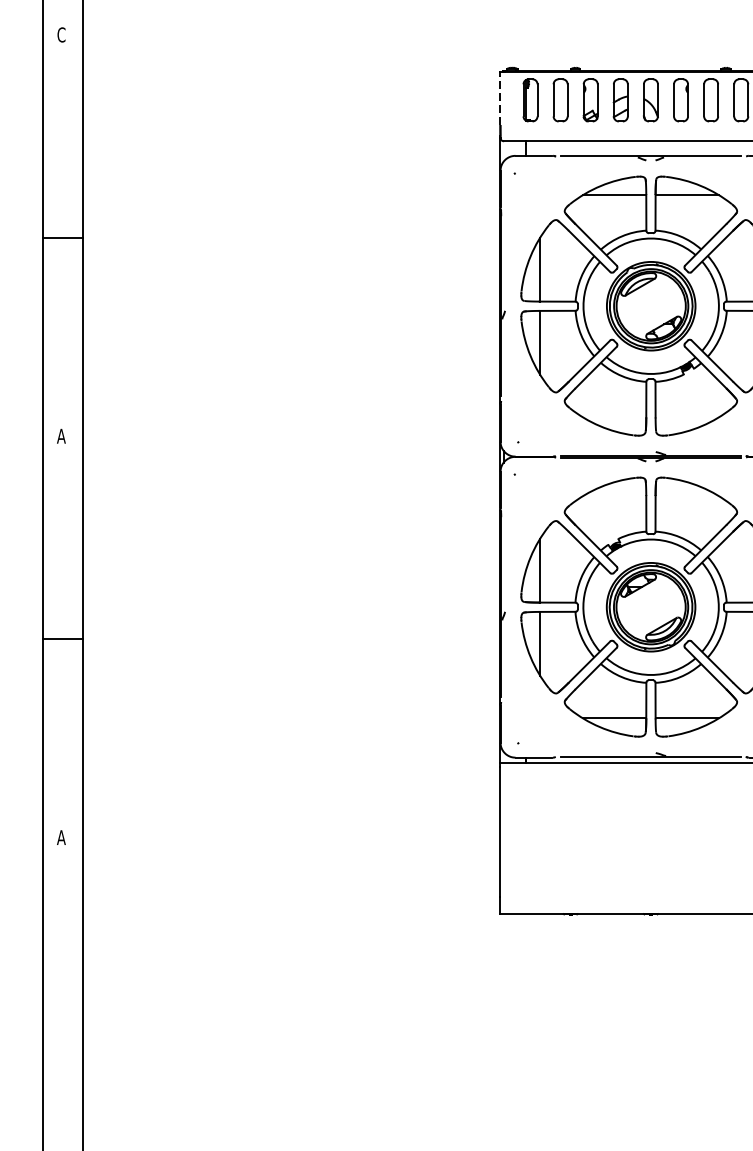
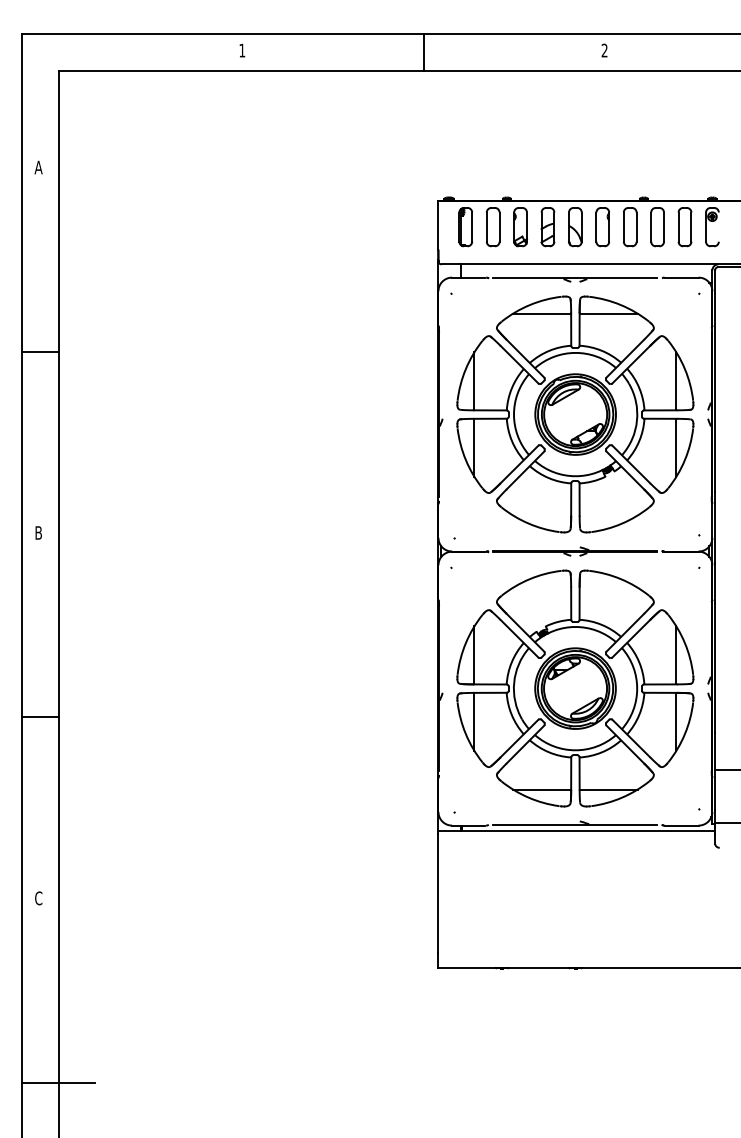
text: (61, 34) -> (38, 167), C -> A
line: (500, 99) -> (438, 226), dashed -> solid
text: (61, 435) -> (38, 532), A -> B
text: (61, 837) -> (38, 898), A -> C
line: (83, 1039) -> (58, 1082), added

